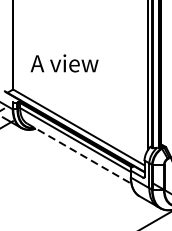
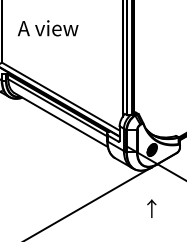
text: (63, 63) -> (47, 28), moved
line: (79, 154) -> (61, 120), dashed -> solid

